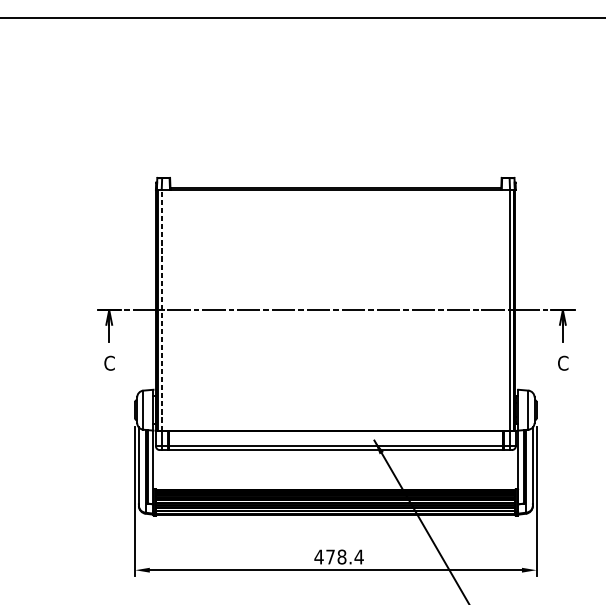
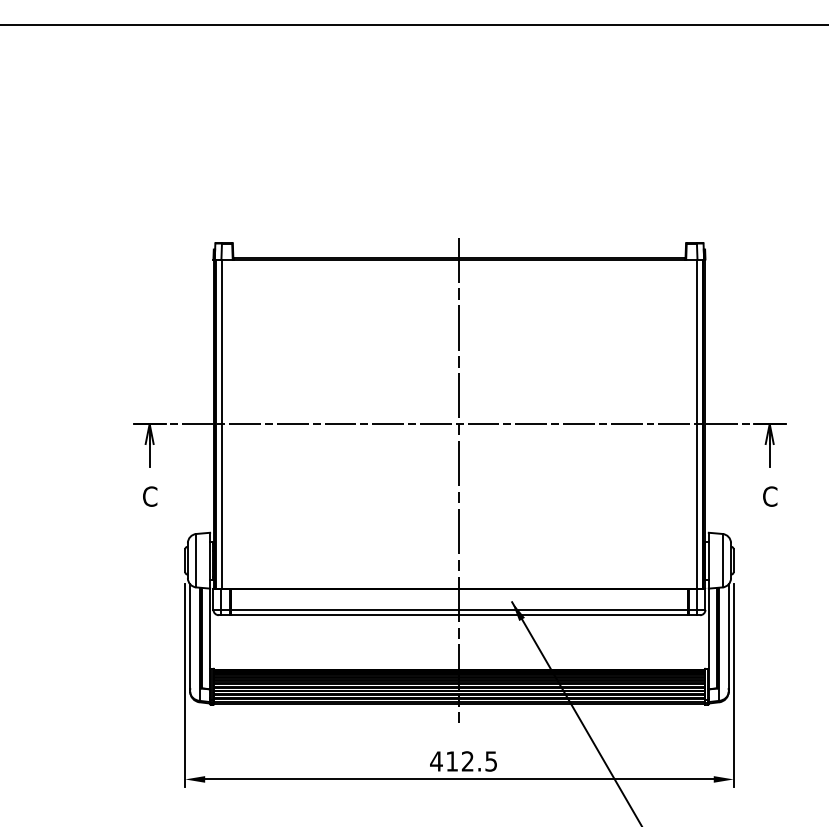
line: (161, 310) -> (221, 424), dashed -> solid
line: (335, 351) -> (459, 480), added
text: (344, 557) -> (471, 761), 478.4 -> 412.5

